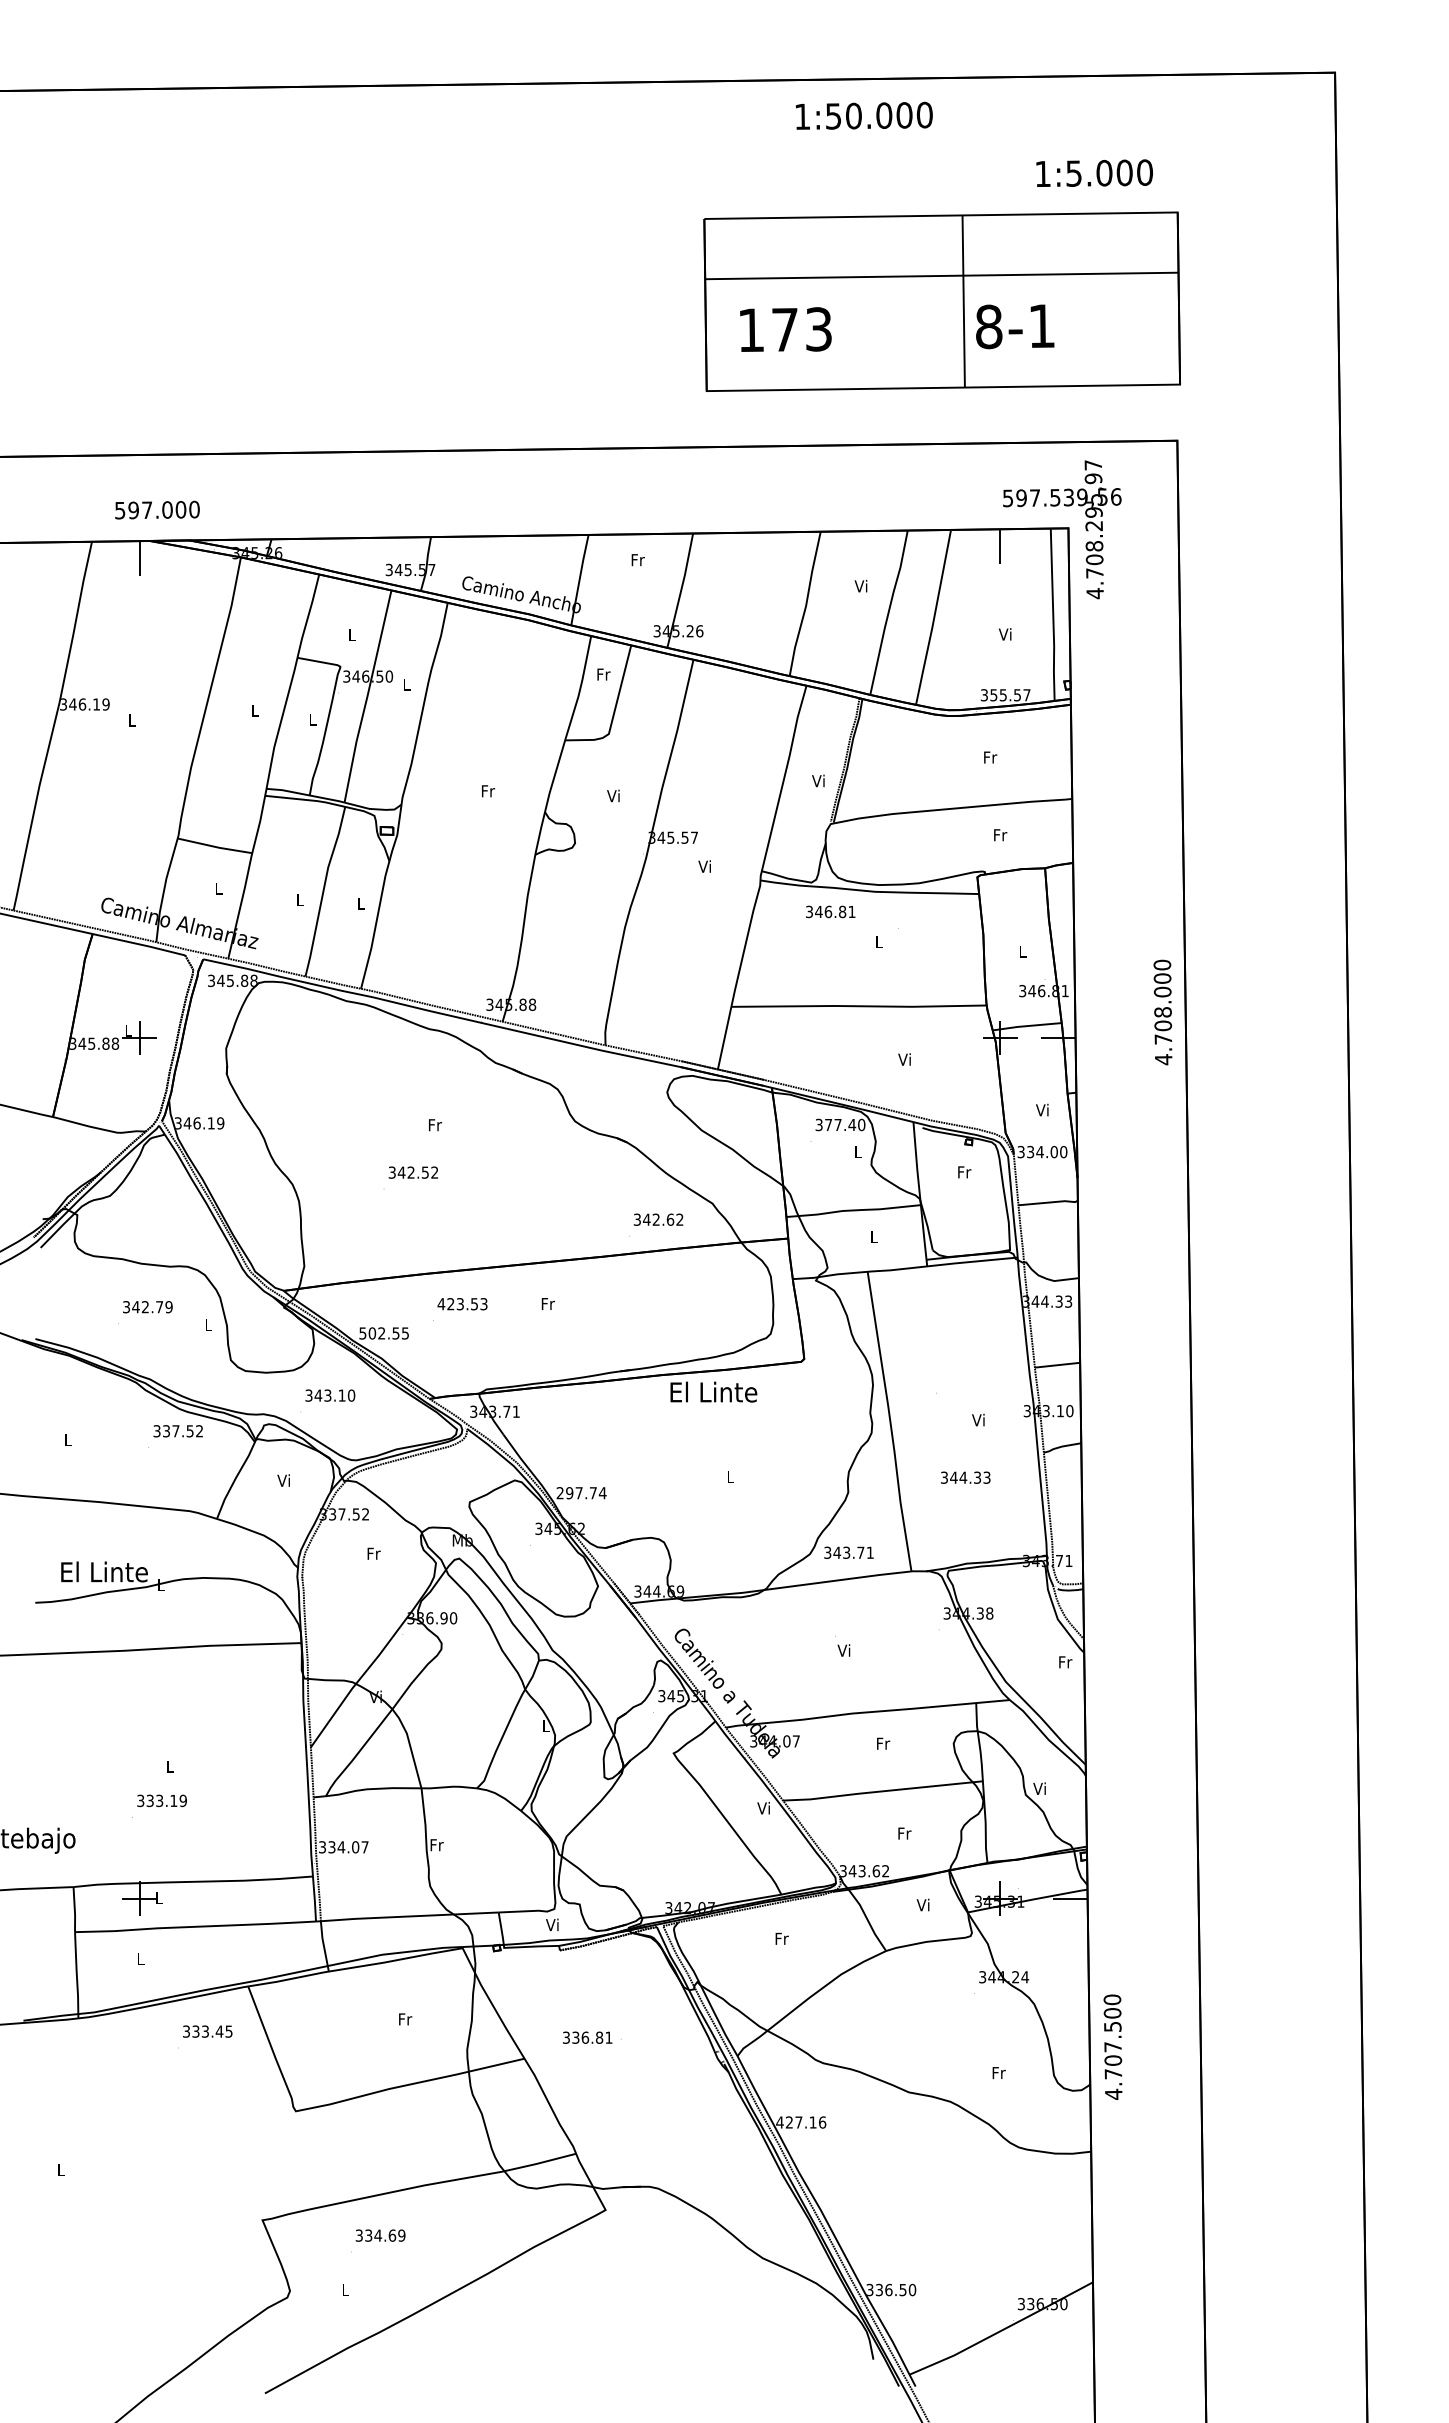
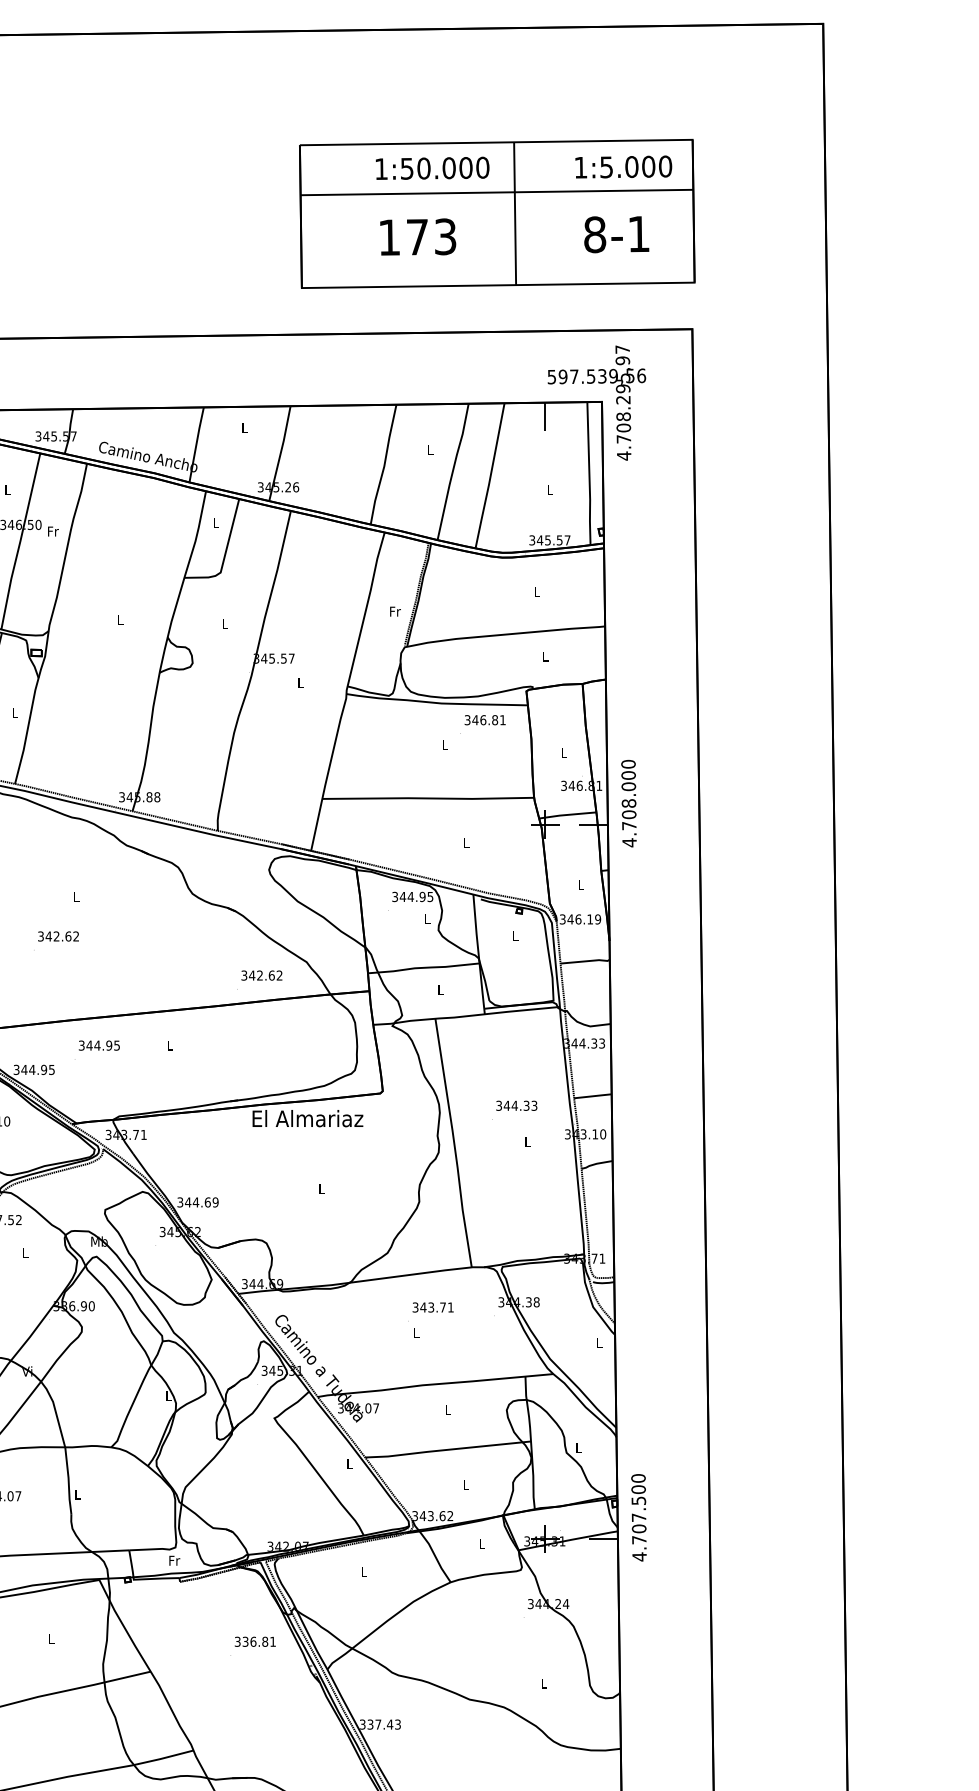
text: (864, 115) -> (432, 168), moved
text: (1094, 172) -> (623, 166), moved
text: (1015, 326) -> (616, 234), moved
text: (785, 329) -> (417, 236), moved
text: (637, 560) -> (244, 428), Fr -> L
text: (860, 585) -> (429, 449), Vi -> L
text: (1004, 634) -> (548, 490), Vi -> L
text: (603, 674) -> (216, 523), Fr -> L
text: (406, 684) -> (52, 531), L -> Fr
text: (993, 695) -> (539, 540), 355.57 -> 345.57
text: (990, 757) -> (537, 592), Fr -> L
text: (819, 780) -> (395, 611), Vi -> Fr
text: (488, 791) -> (120, 620), Fr -> L
text: (613, 795) -> (224, 623), Vi -> L
text: (1000, 835) -> (545, 656), Fr -> L
text: (704, 866) -> (300, 682), Vi -> L
text: (830, 911) -> (485, 719), moved
text: (1162, 1012) -> (628, 803), moved
text: (904, 1059) -> (465, 842), Vi -> L
text: (1042, 1109) -> (580, 884), Vi -> L
text: (844, 1124) -> (416, 896), 377.40 -> 344.95
text: (435, 1125) -> (76, 897), Fr -> L
text: (1046, 1151) -> (583, 918), 334.00 -> 346.19
text: (425, 1172) -> (68, 936), 342.52 -> 342.62
text: (964, 1172) -> (515, 936), Fr -> L
text: (547, 1303) -> (169, 1045), Fr -> L
text: (462, 1304) -> (99, 1045), 423.53 -> 344.95
text: (379, 1333) -> (30, 1069), 502.55 -> 344.95
text: (713, 1391) -> (307, 1118), El Linte -> El Almariaz
text: (978, 1419) -> (527, 1141), Vi -> L
text: (965, 1477) -> (516, 1105), moved
text: (581, 1493) -> (197, 1202), 297.74 -> 344.69
text: (848, 1552) -> (432, 1307), moved
text: (373, 1553) -> (25, 1252), Fr -> L
text: (843, 1650) -> (415, 1332), Vi -> L
text: (1065, 1662) -> (599, 1342), Fr -> L
text: (883, 1743) -> (448, 1410), Fr -> L
text: (1039, 1788) -> (577, 1447), Vi -> L
text: (763, 1808) -> (348, 1464), Vi -> L
text: (904, 1833) -> (465, 1484), Fr -> L
text: (436, 1845) -> (77, 1494), Fr -> L
text: (922, 1904) -> (480, 1543), Vi -> L
text: (553, 1924) -> (174, 1560), Vi -> Fr
text: (781, 1938) -> (363, 1571), Fr -> L
text: (405, 2019) -> (51, 1639), Fr -> L
text: (587, 2037) -> (255, 1641), moved
text: (1112, 2046) -> (638, 1517), moved
text: (998, 2073) -> (543, 1683), Fr -> L
text: (801, 2122) -> (380, 1724), 427.16 -> 337.43

